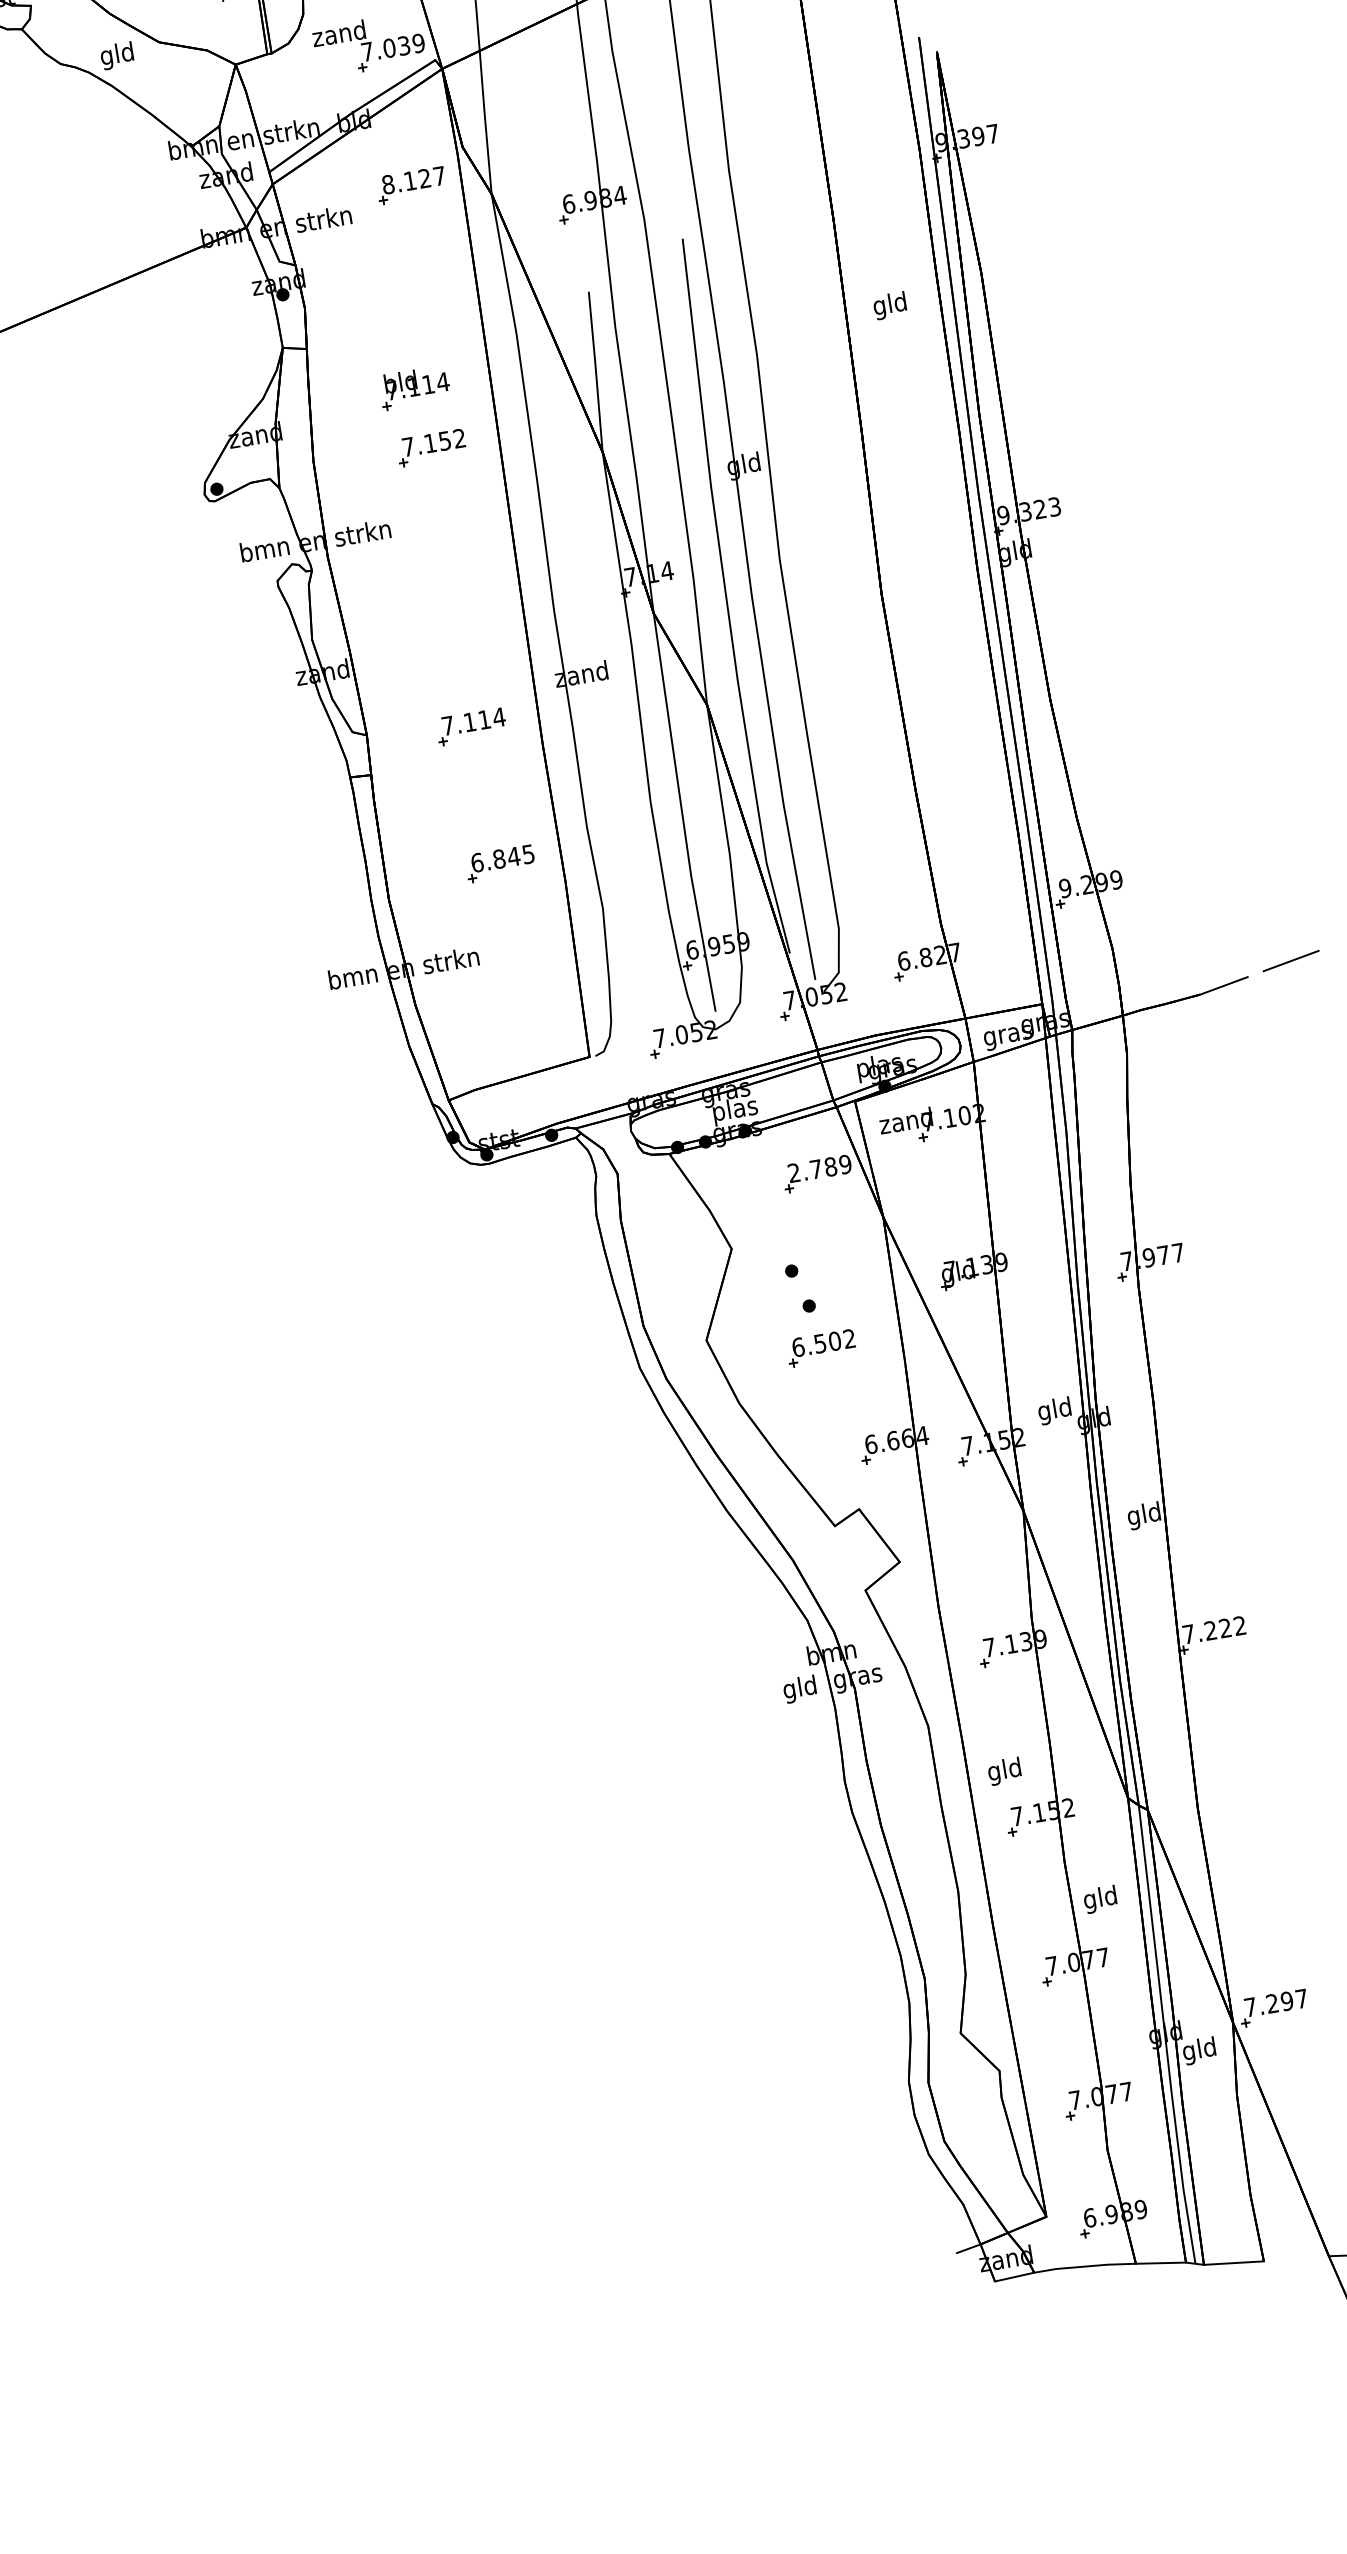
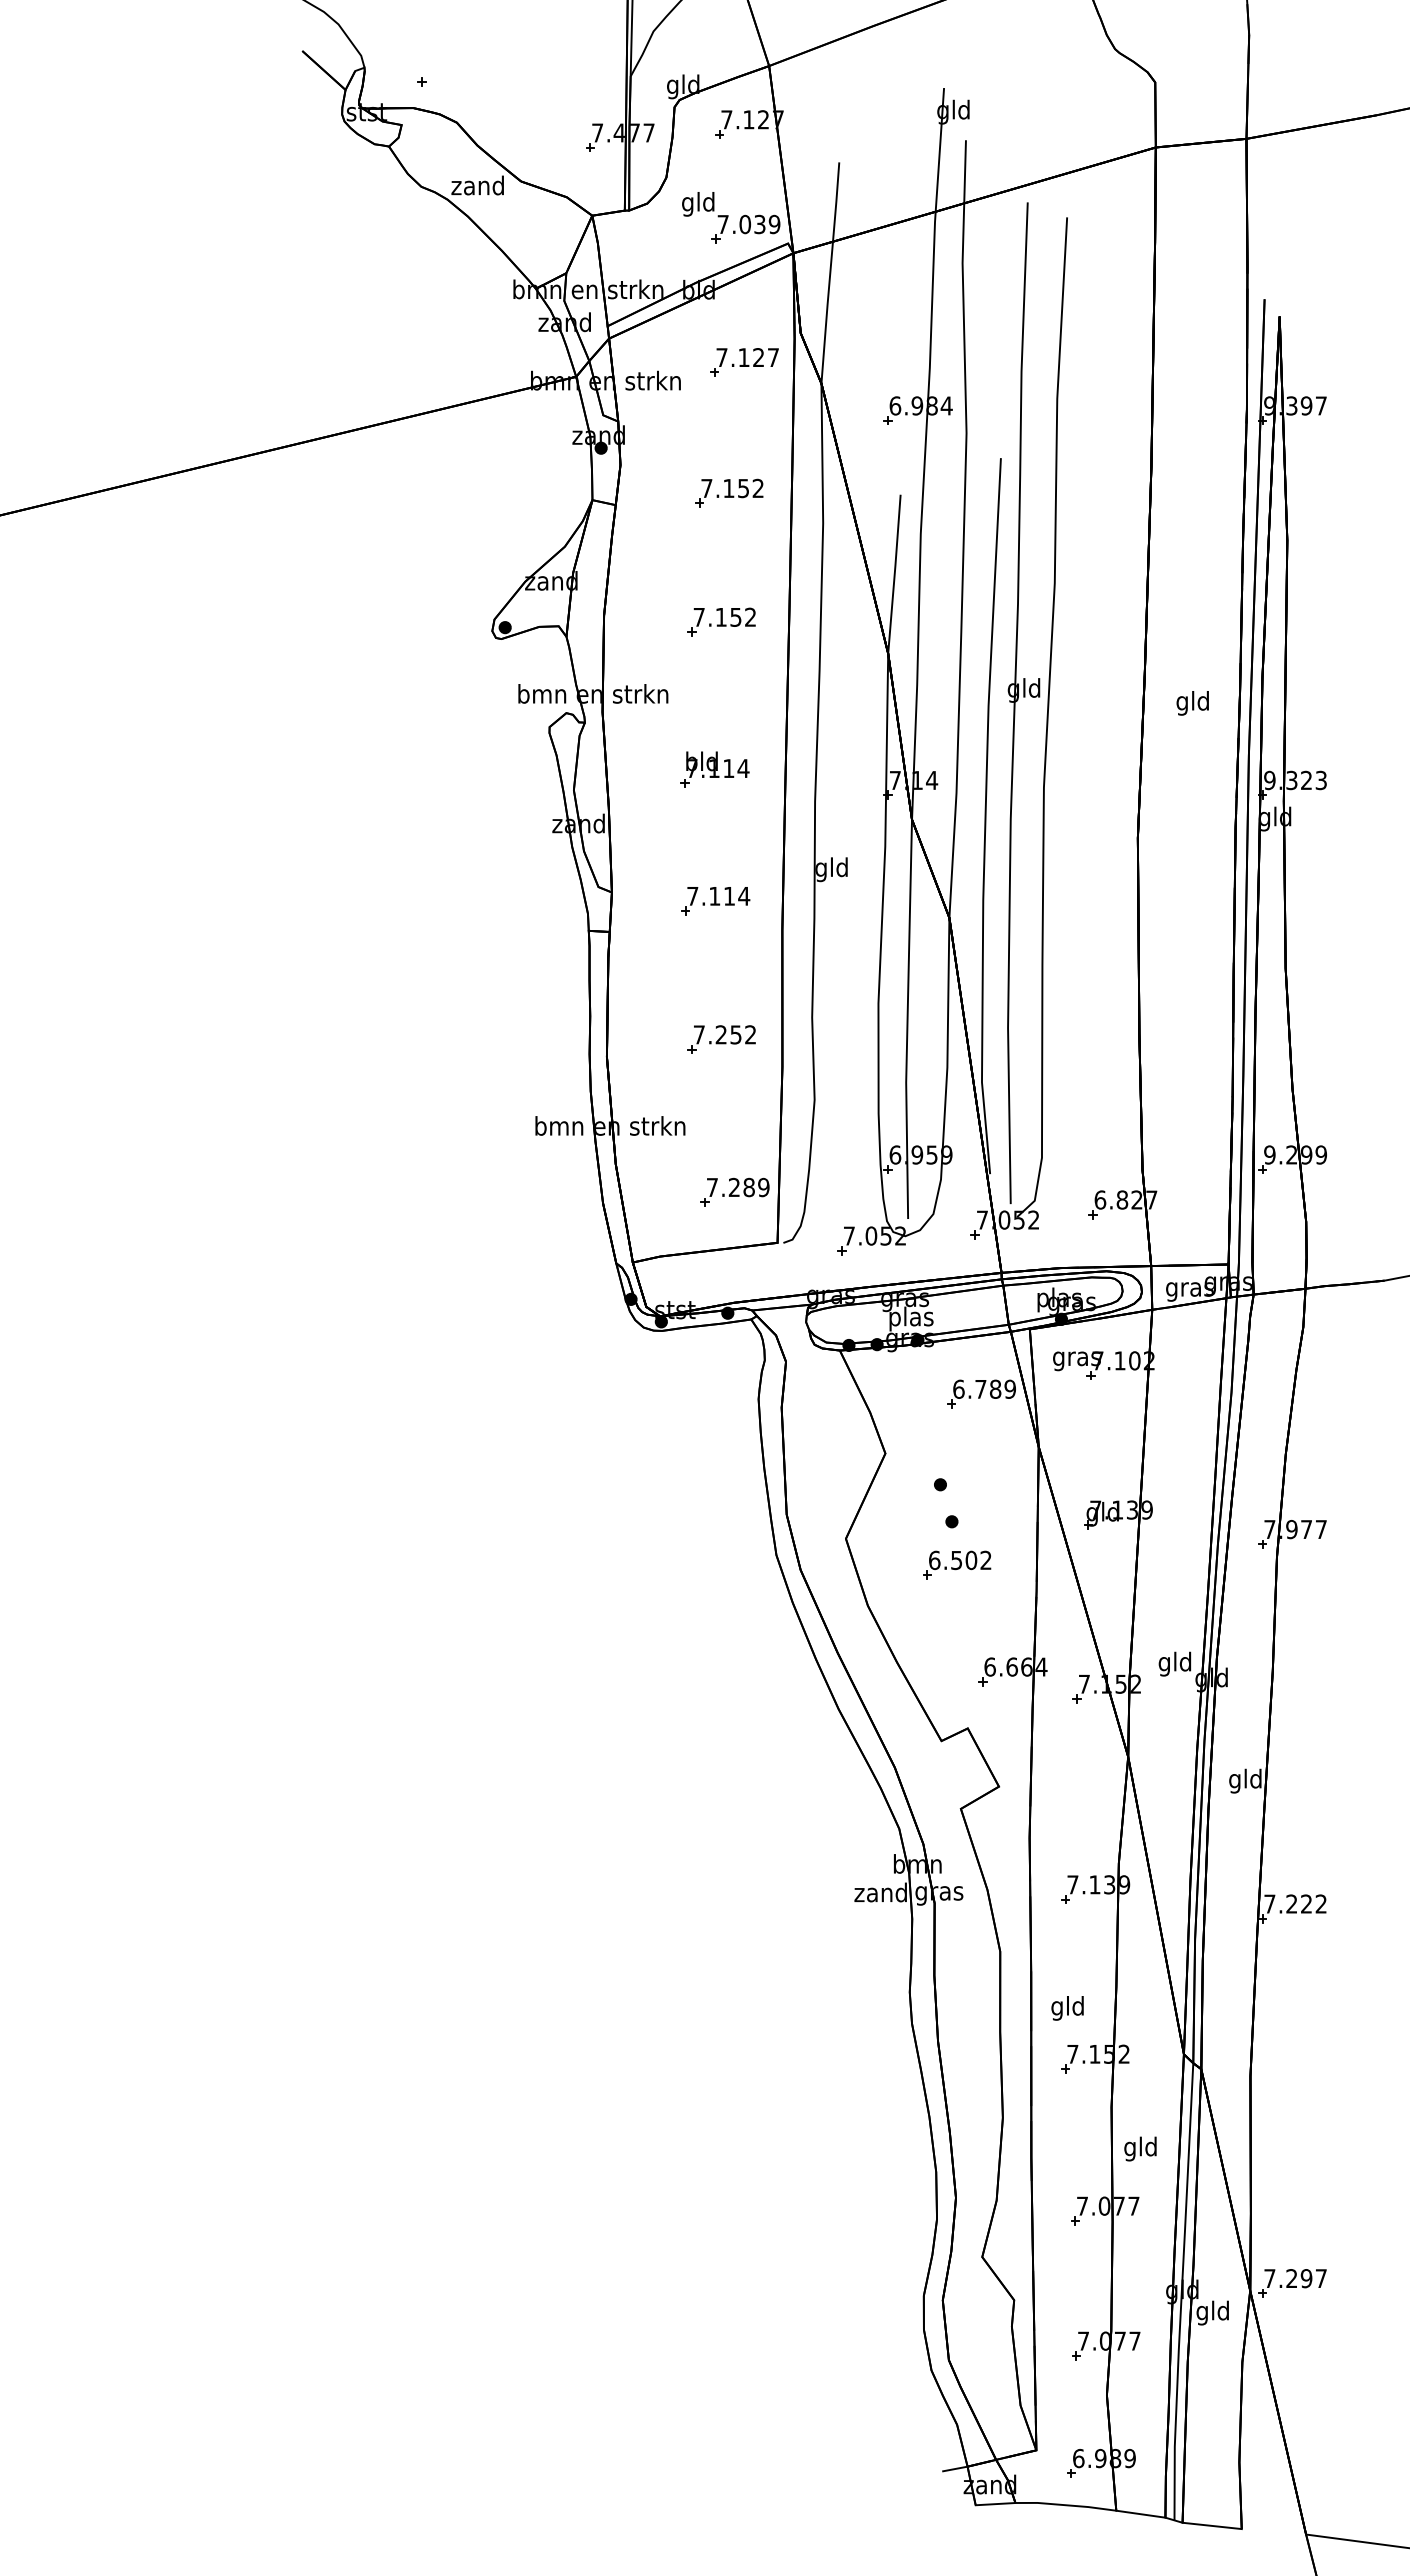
text: (338, 36) -> (697, 204), zand -> gld
text: (116, 55) -> (477, 187), gld -> zand
text: (387, 184) -> (721, 357), 8.127 -> 7.127
text: (889, 306) -> (1192, 703), moved
part: (418, 317) -> (729, 492), added
part: (414, 387) -> (714, 769), moved
text: (581, 676) -> (831, 869), zand -> gld
text: (502, 858) -> (724, 1034), 6.845 -> 7.252
part: (538, 1012) -> (734, 1191), added
text: (906, 1122) -> (1076, 1358), zand -> gras
text: (793, 1172) -> (958, 1388), 2.789 -> 6.789
text: (799, 1688) -> (880, 1894), gld -> zand

